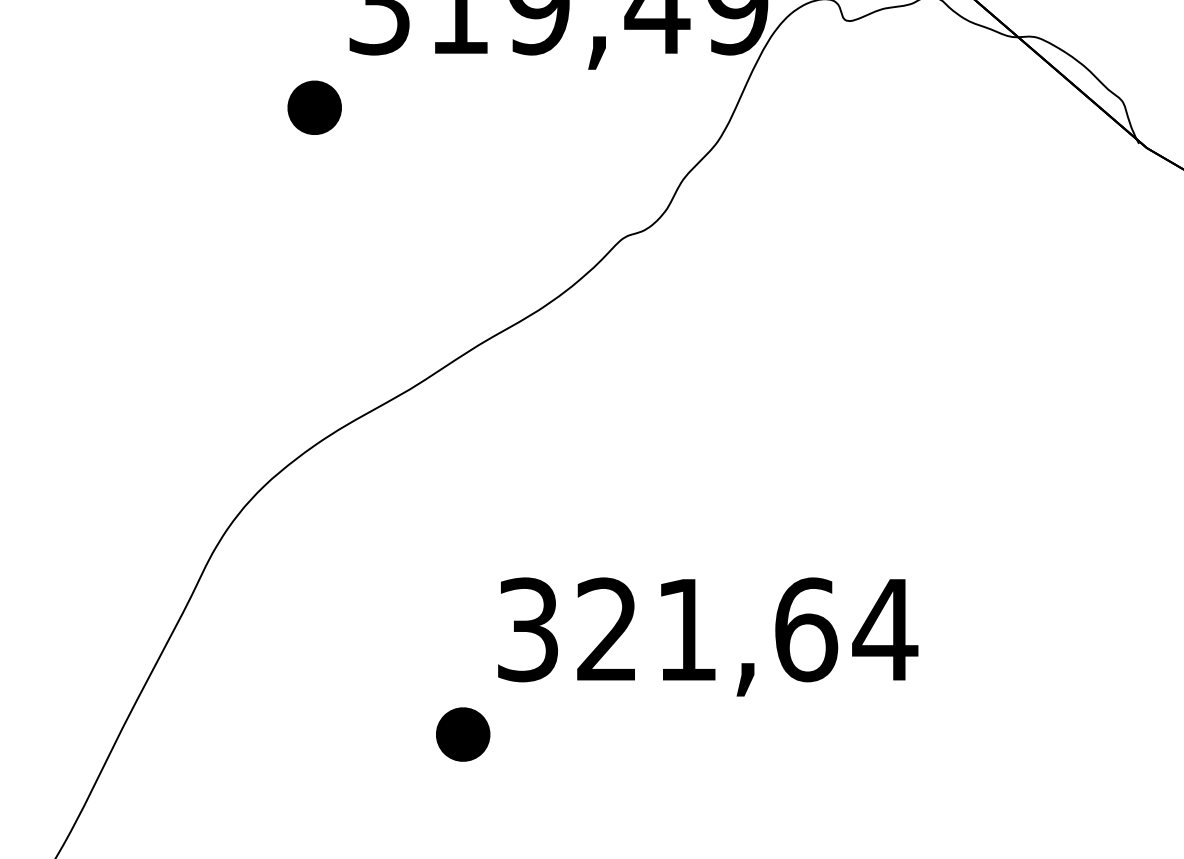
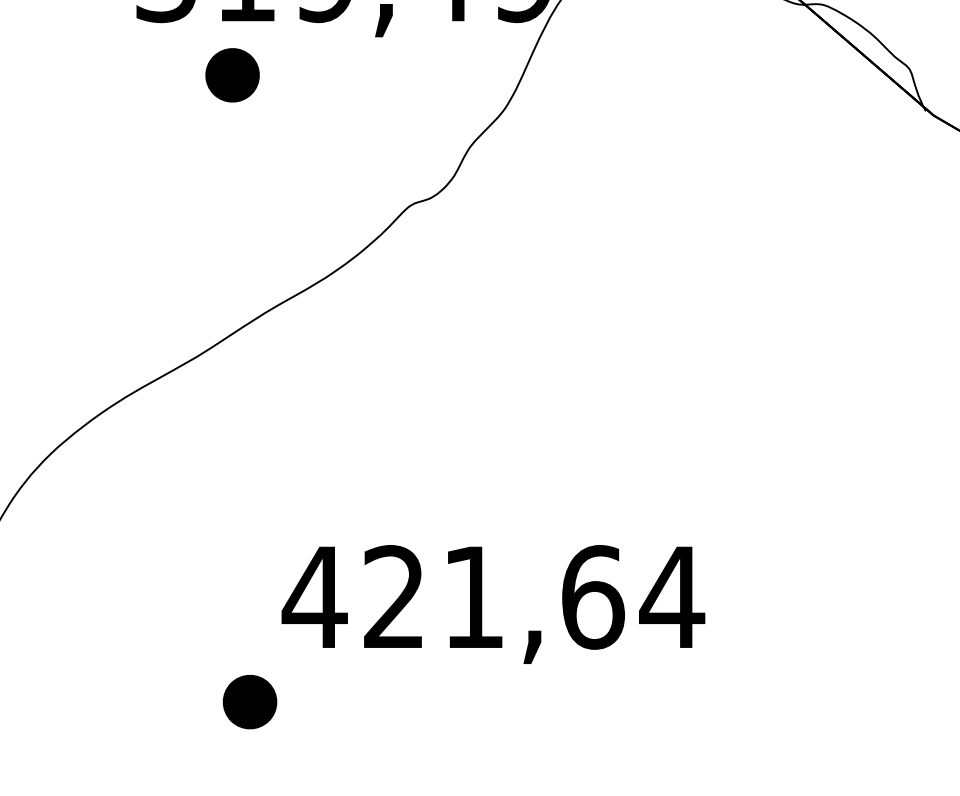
part: (314, 107) -> (232, 75), moved
text: (527, 629) -> (314, 597), 321,64 -> 421,64

